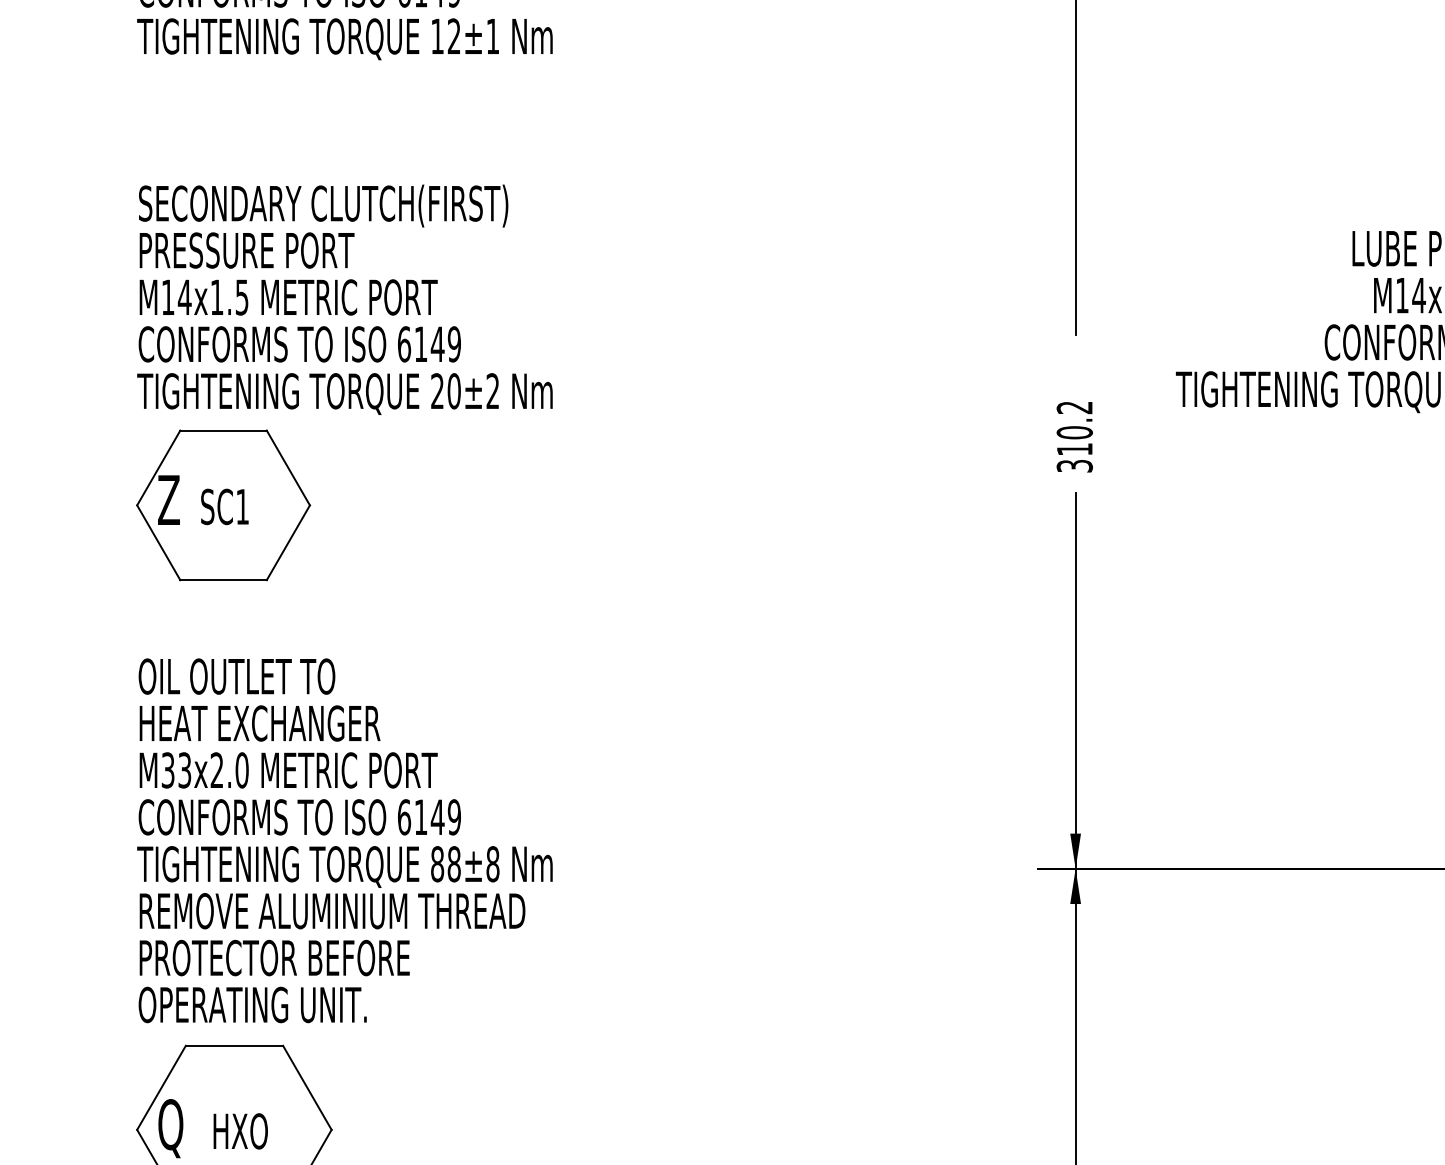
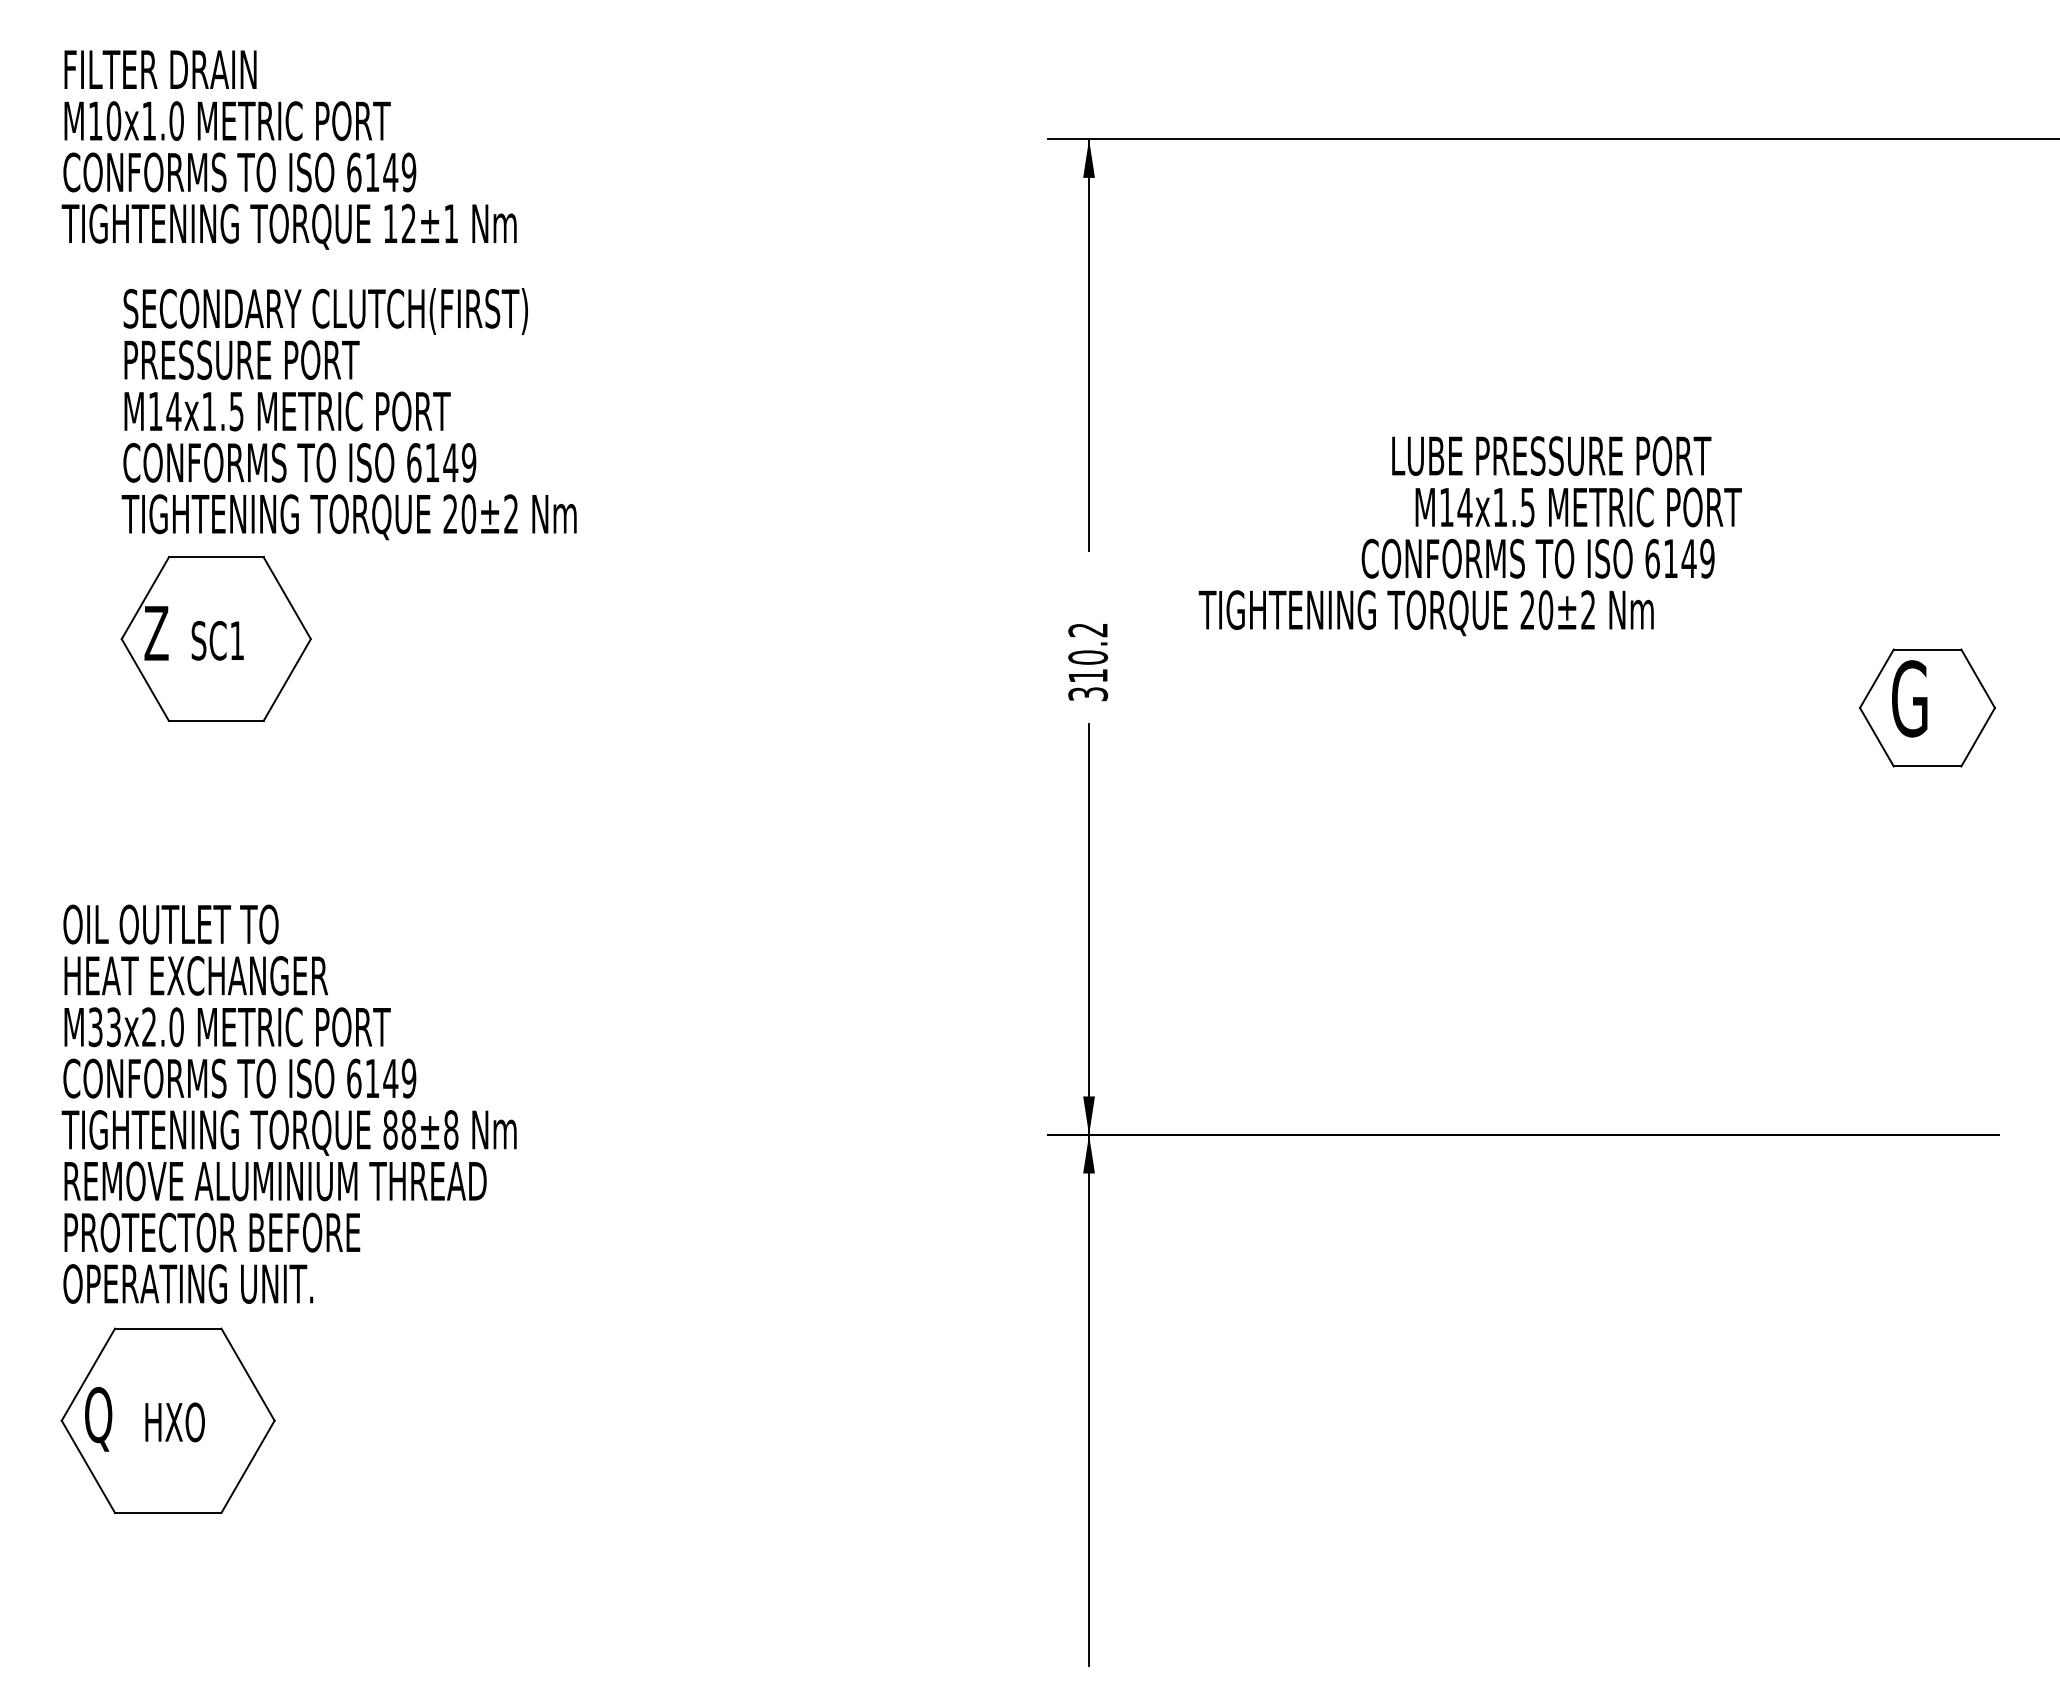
part: (344, 382) -> (348, 504), moved

